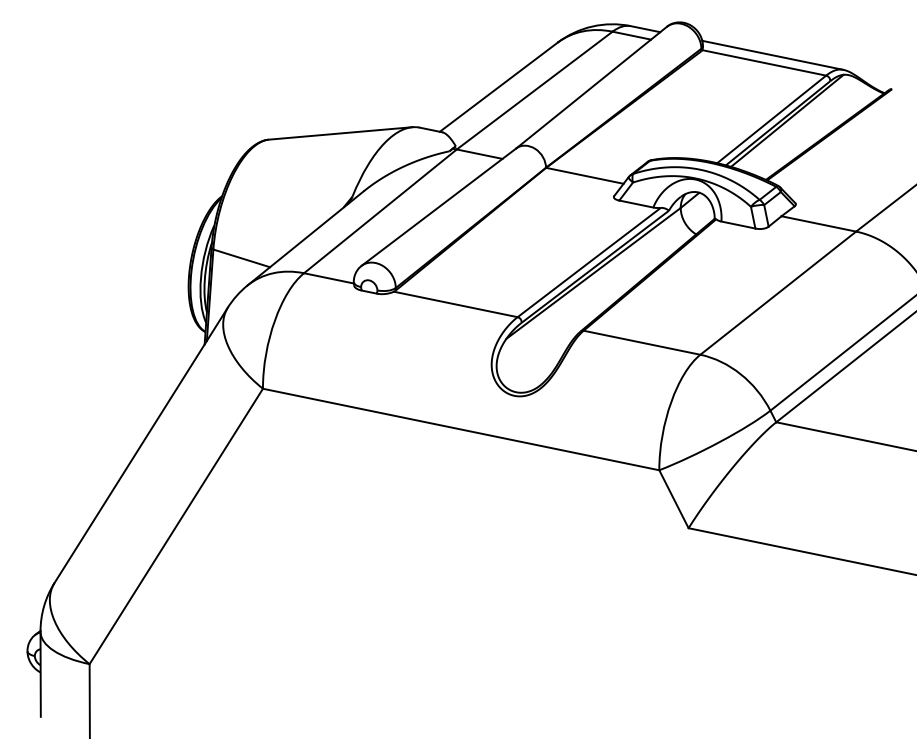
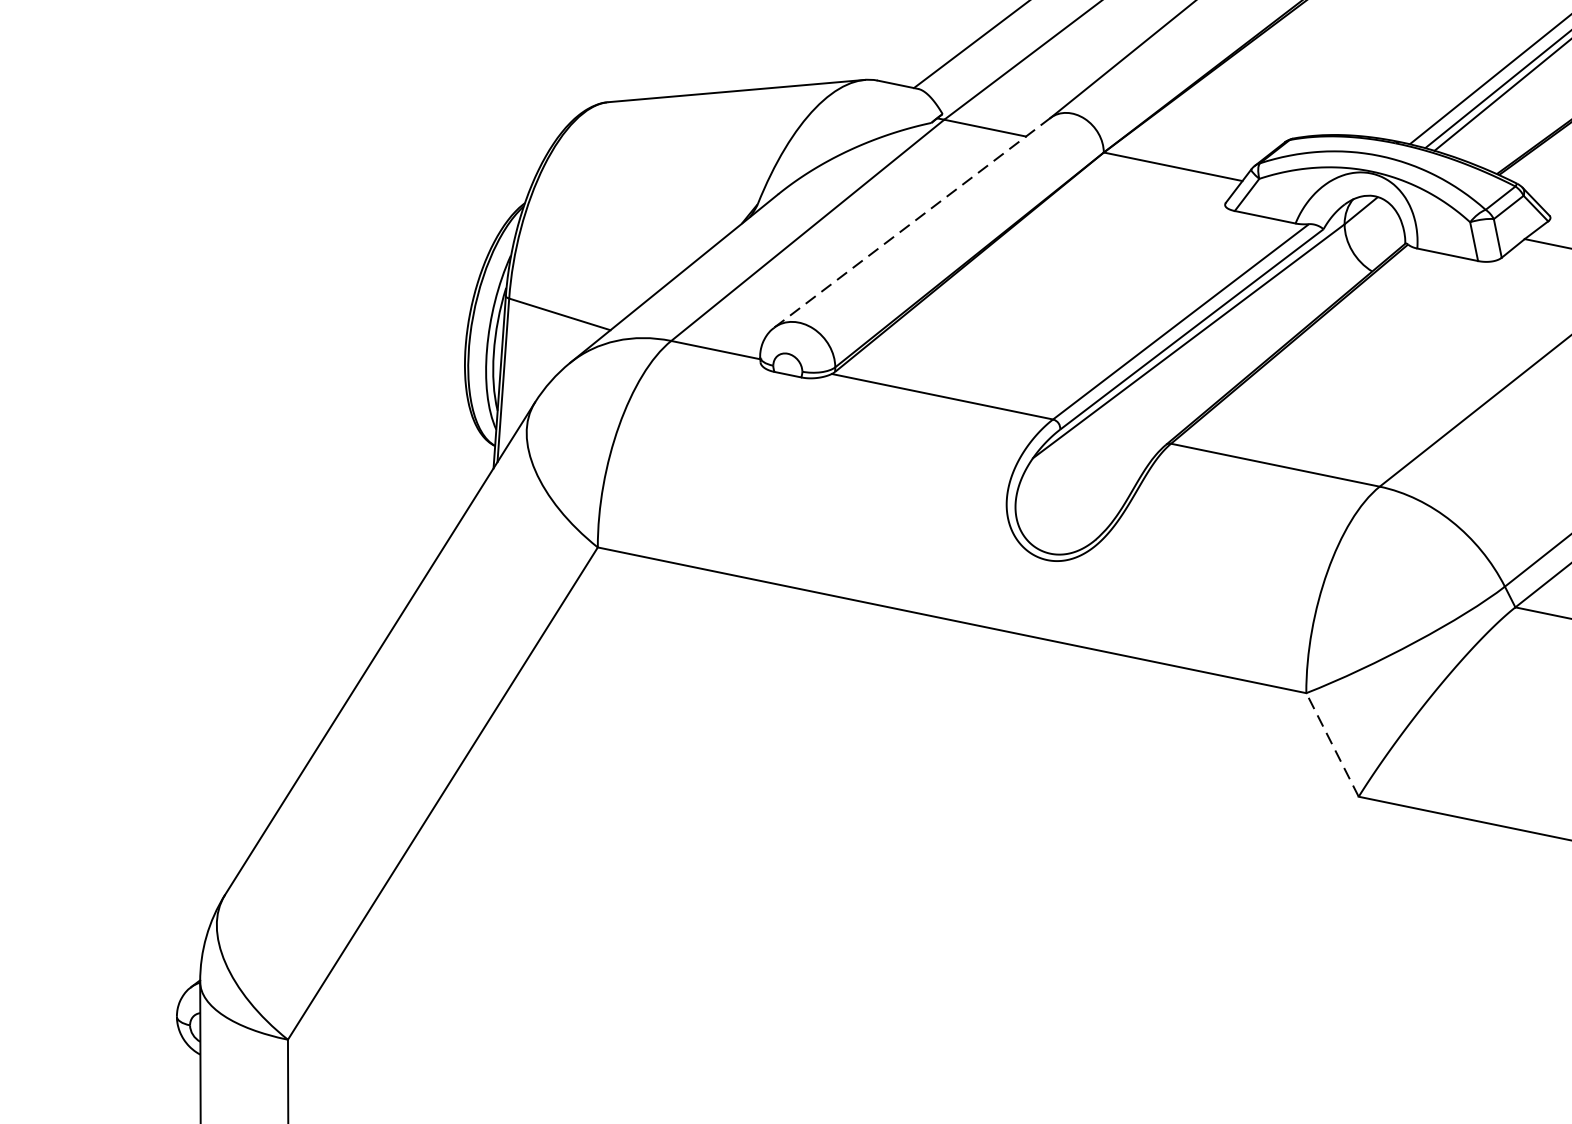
line: (438, 207) -> (911, 223), solid -> dashed
line: (673, 498) -> (1331, 743), solid -> dashed

